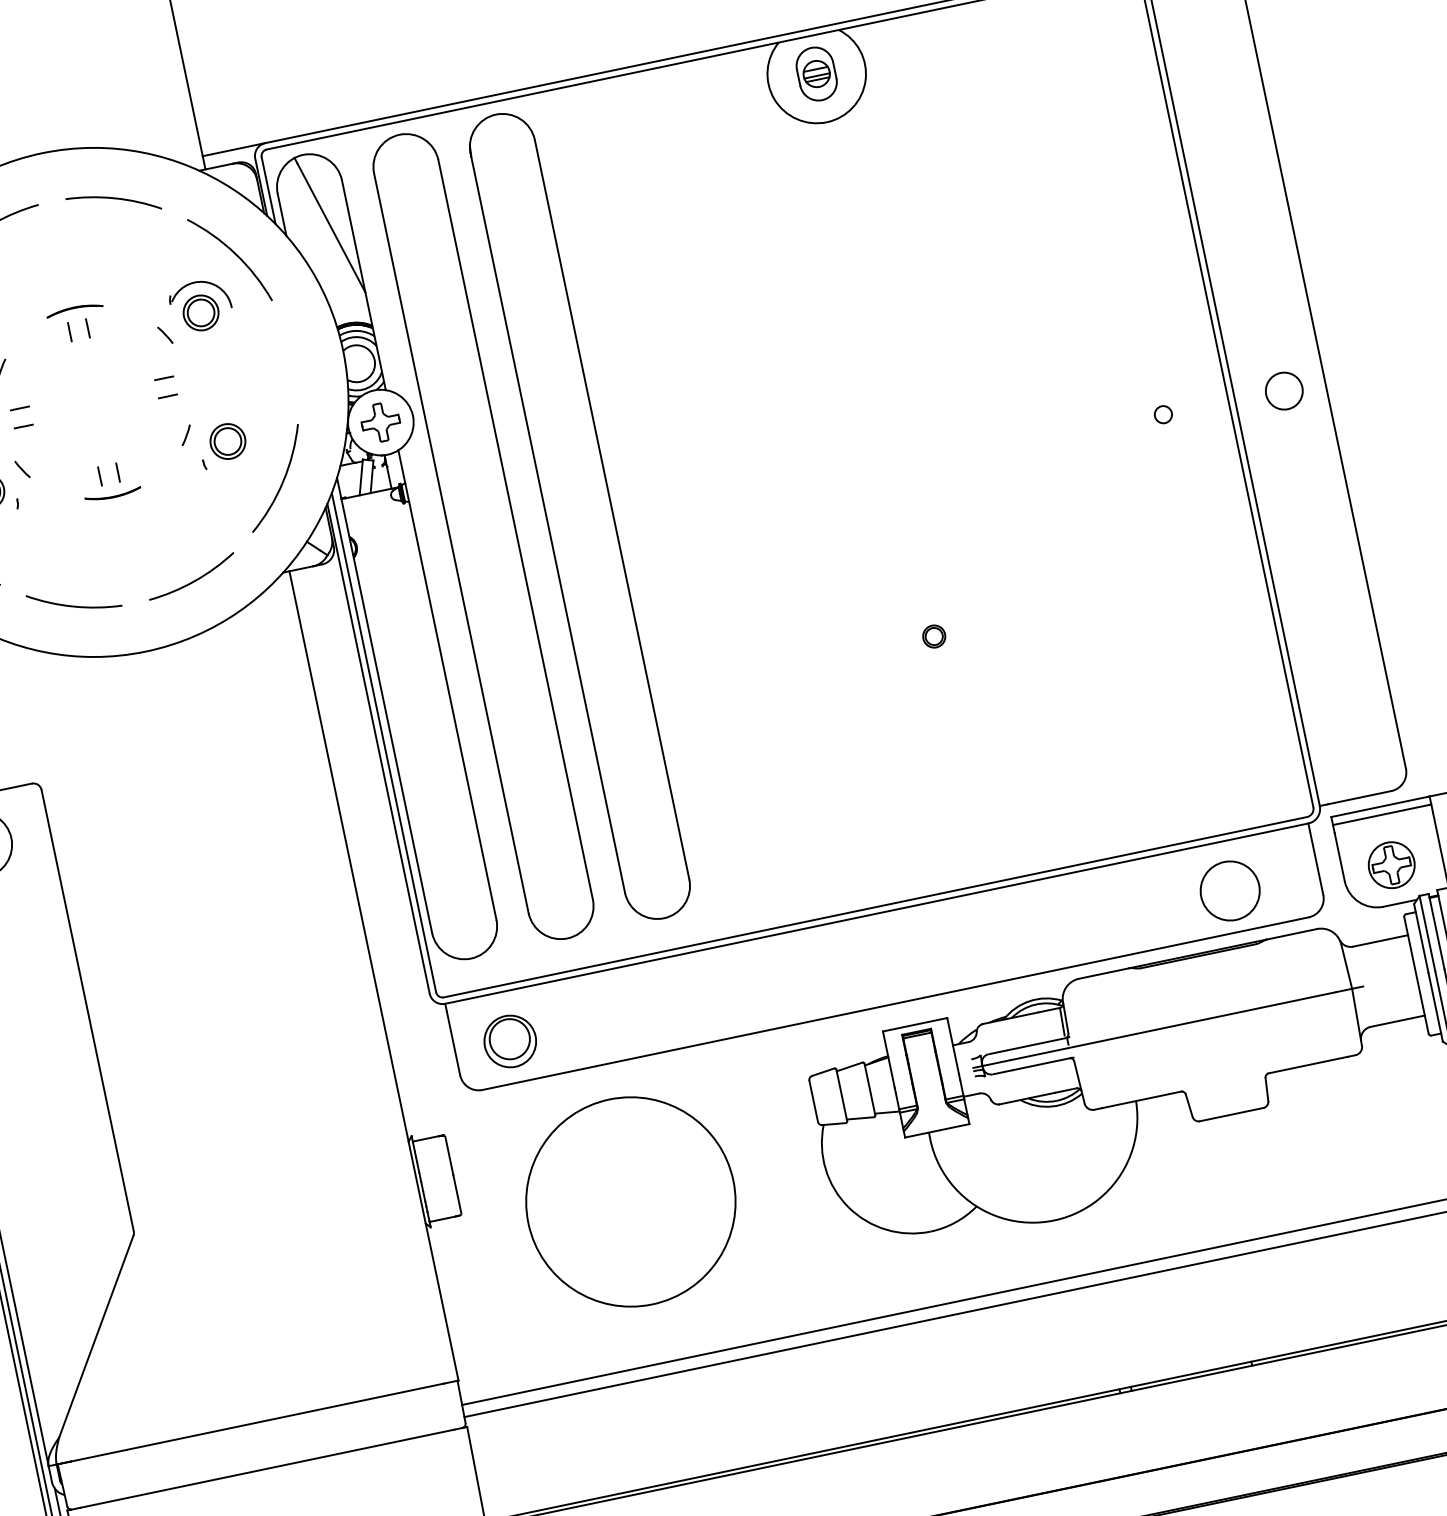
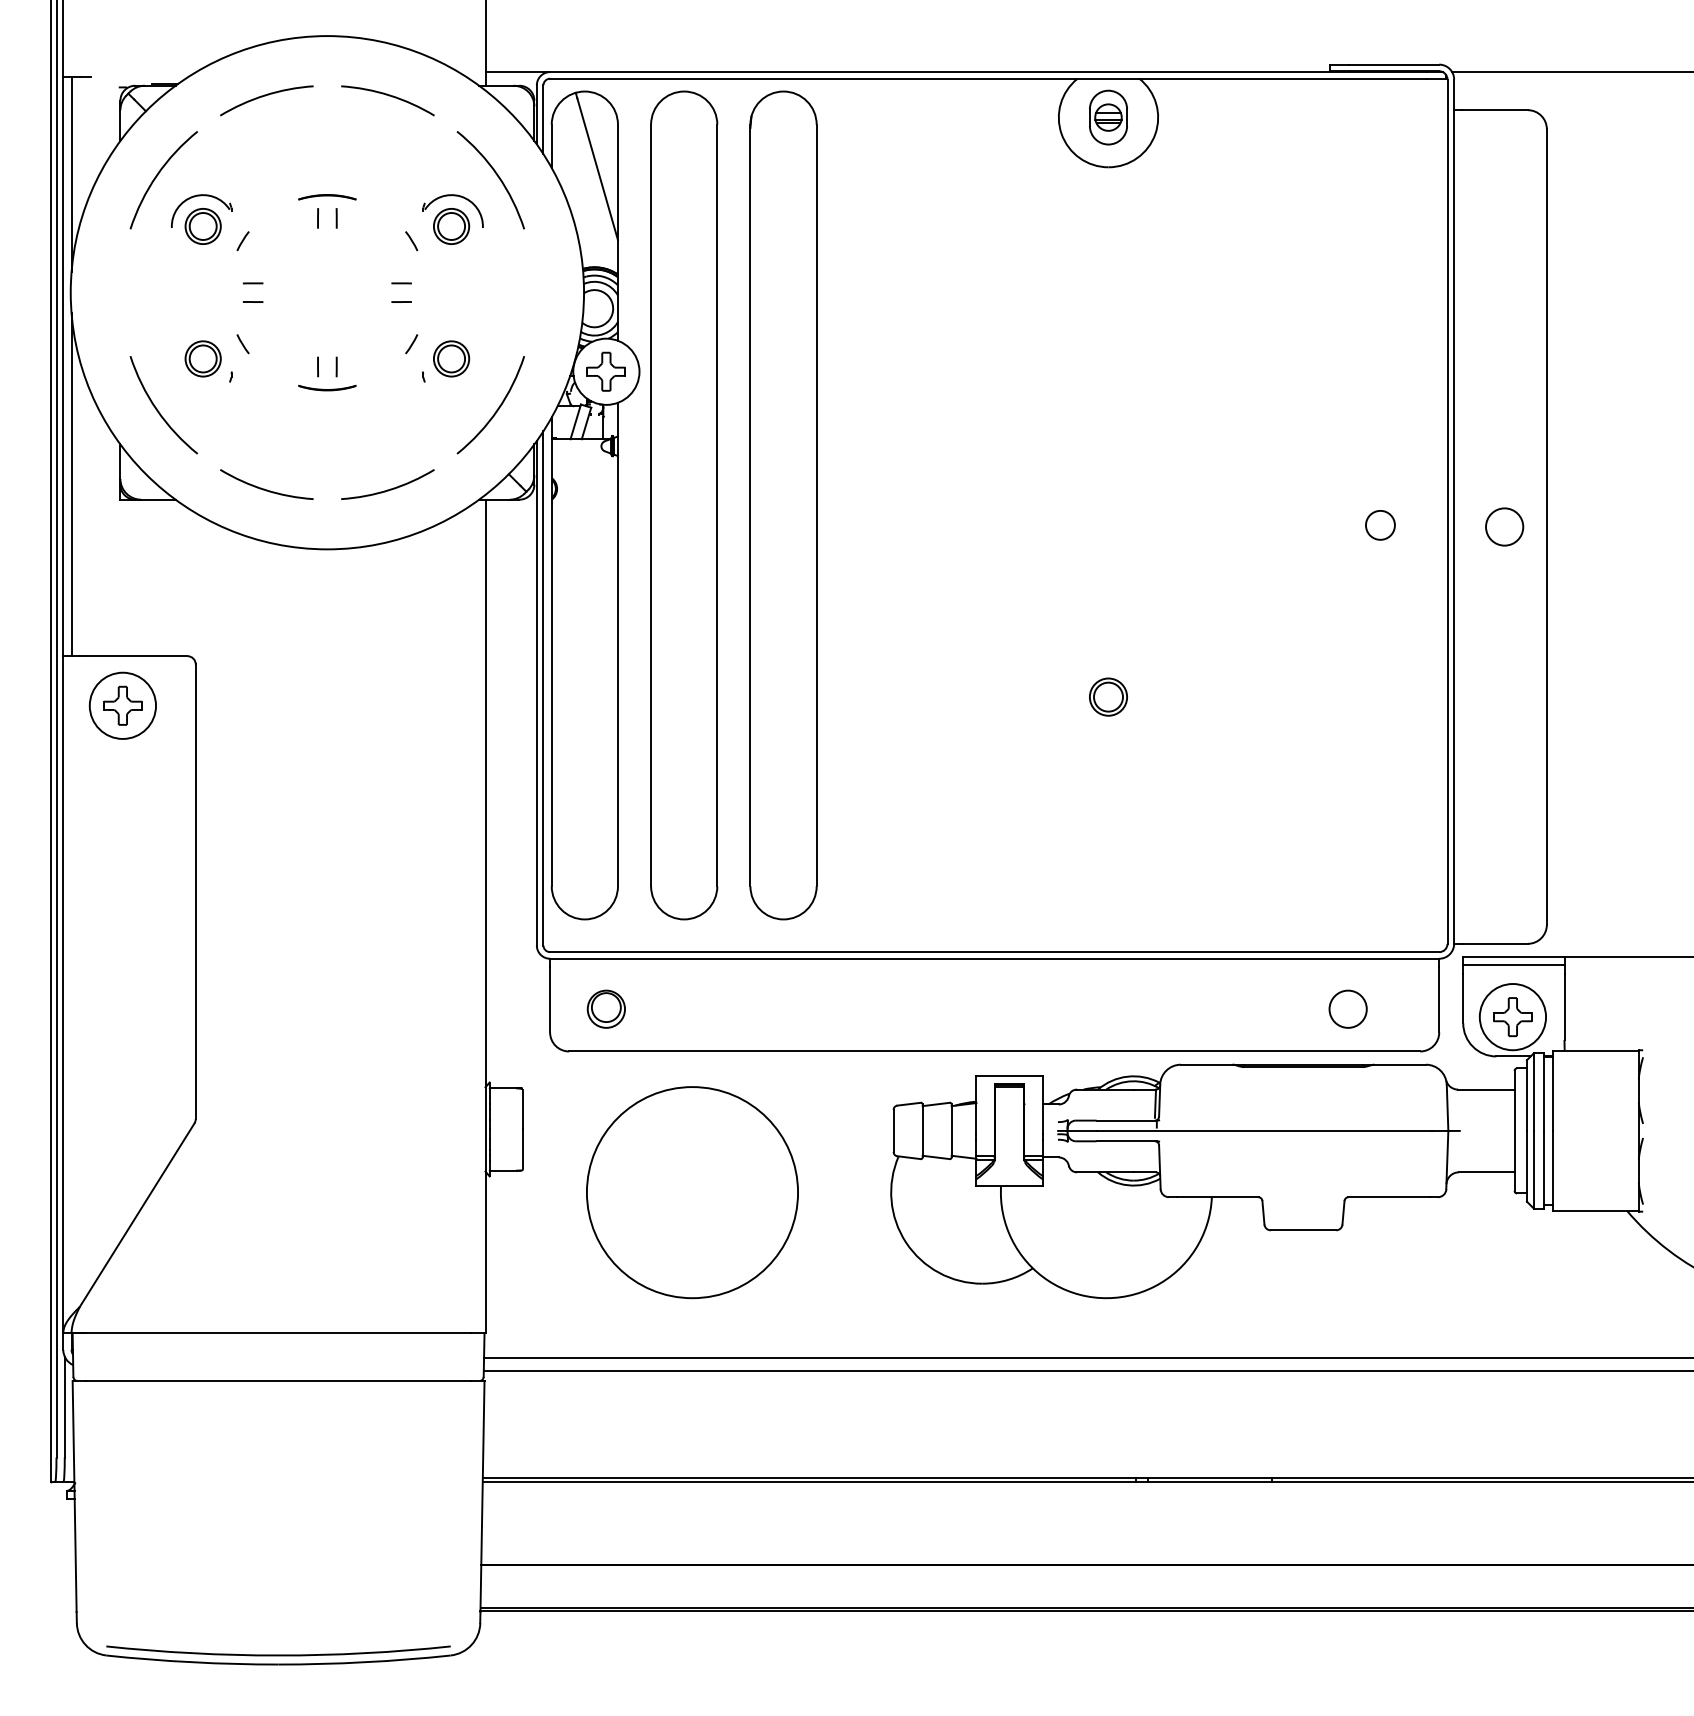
circle: (1162, 414) -> (1379, 524), size x1.67
part: (934, 635) -> (1108, 696), size x1.67
circle: (1391, 865) -> (1512, 1017), size x1.43
circle: (1229, 890) -> (1347, 1008), size x0.62
part: (509, 1040) -> (605, 1008), size x0.71

